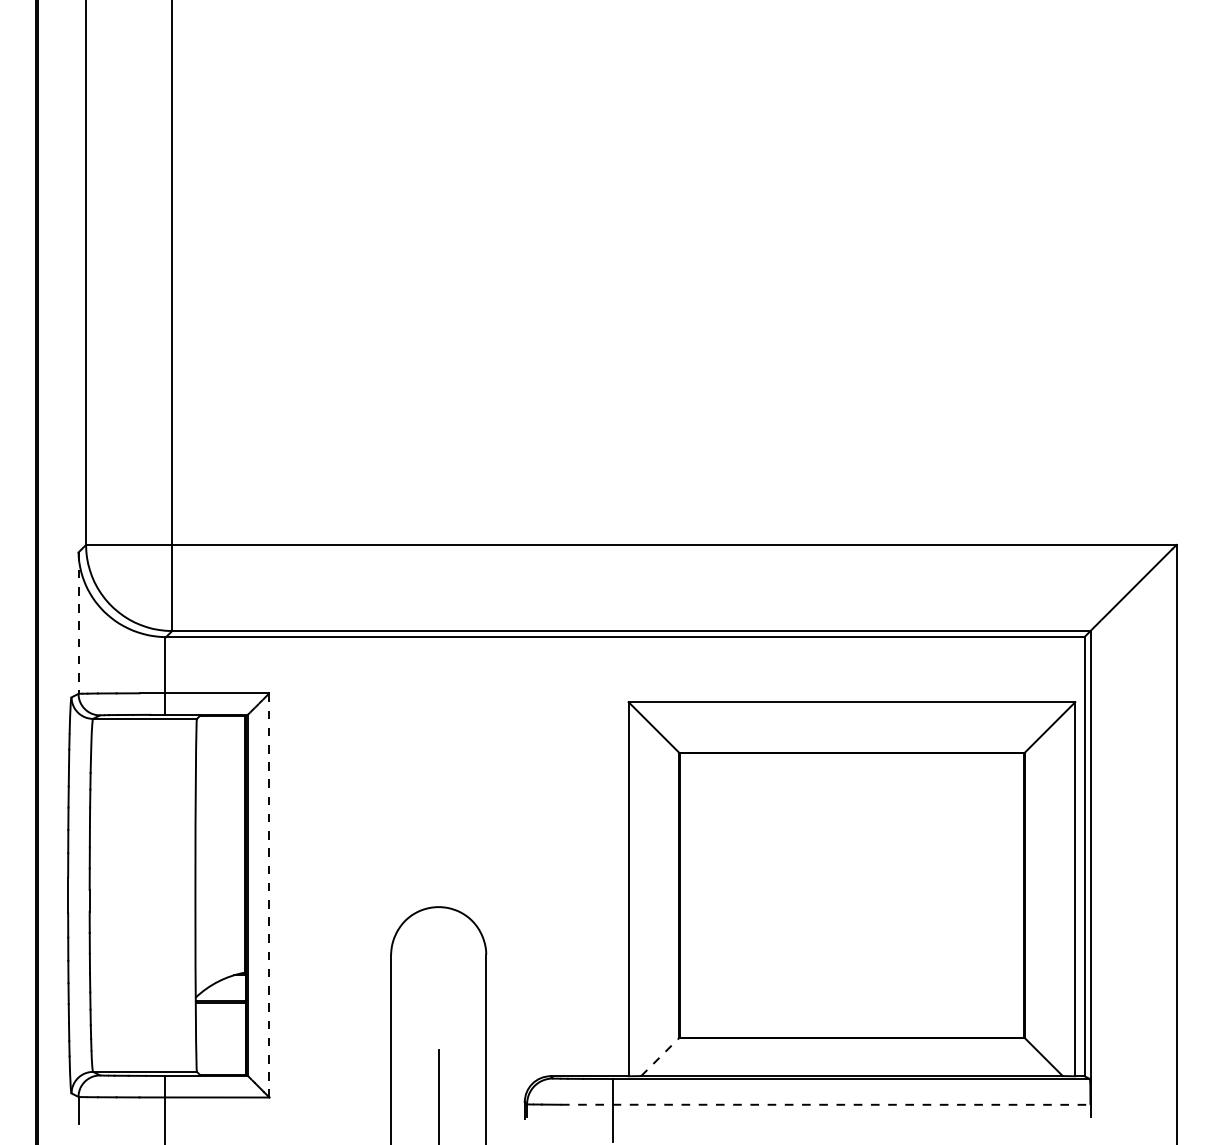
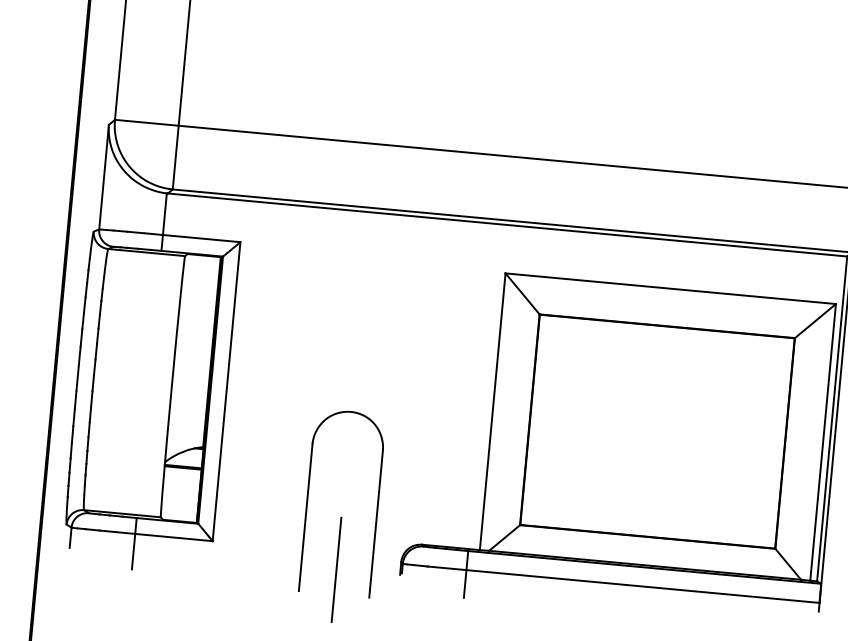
line: (78, 623) -> (104, 177), dashed -> solid
line: (269, 895) -> (226, 391), dashed -> solid
line: (660, 1056) -> (504, 537), dashed -> solid
line: (825, 1104) -> (623, 584), dashed -> solid

